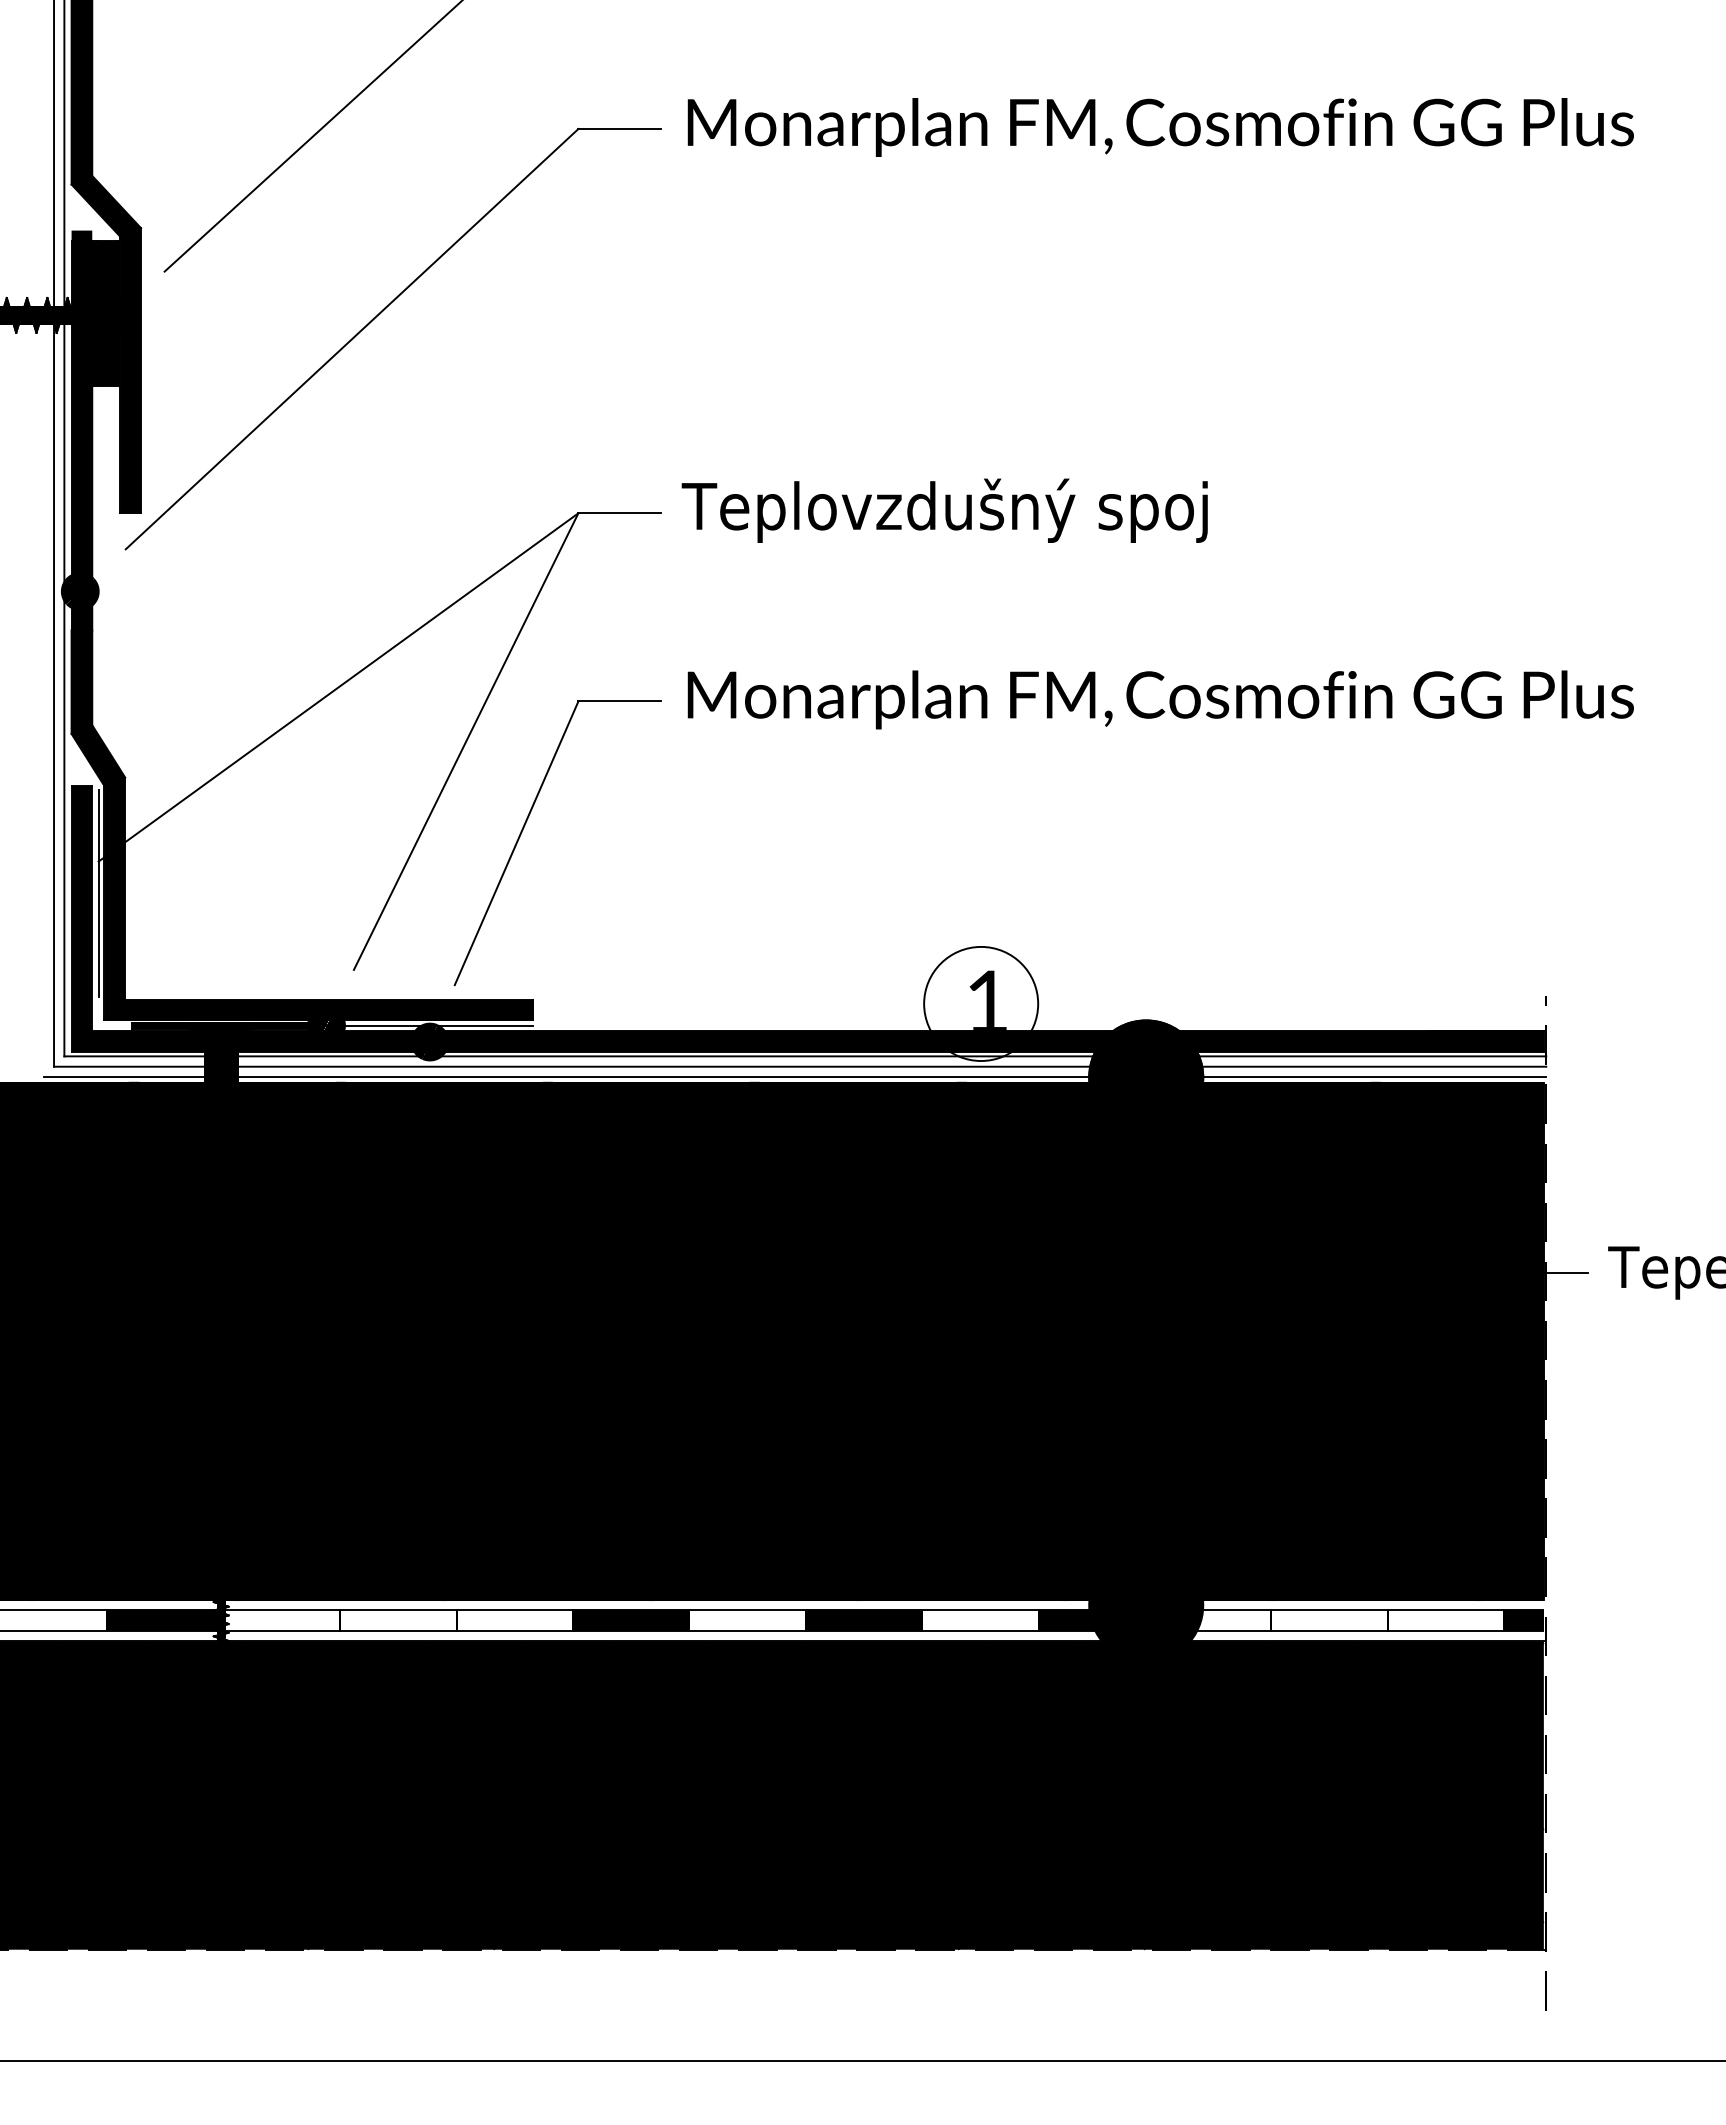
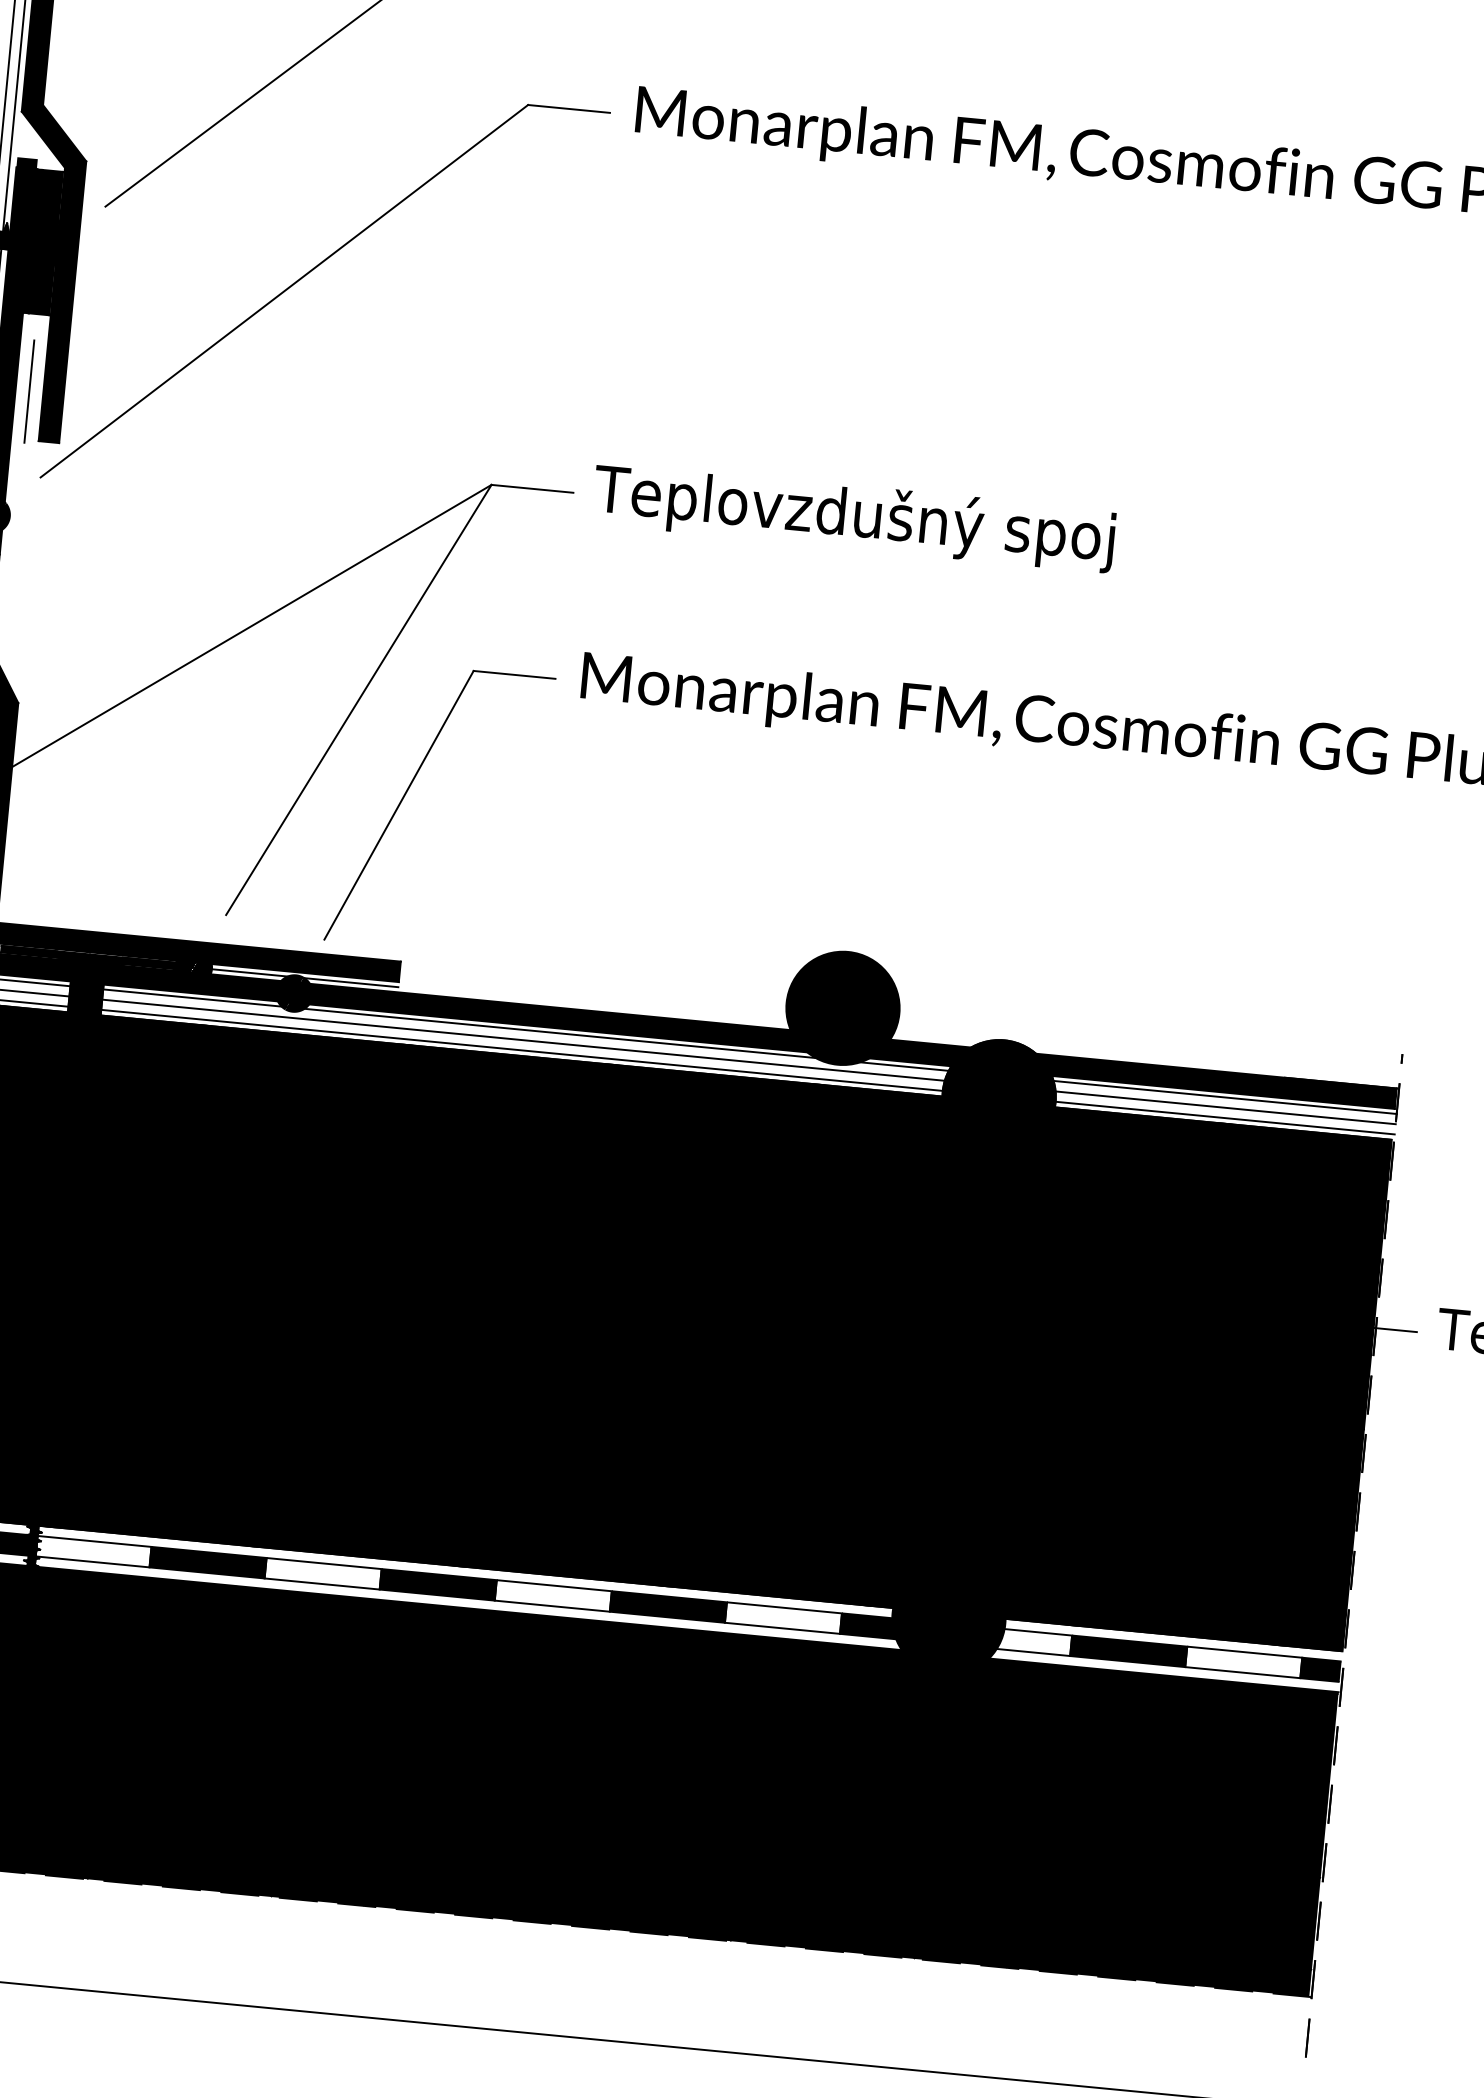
line: (105, 464) -> (28, 391), added
fill: (981, 1003) -> (843, 1007), added
fill: (398, 1620) -> (208, 1562), added
fill: (1329, 1620) -> (1128, 1651), added

